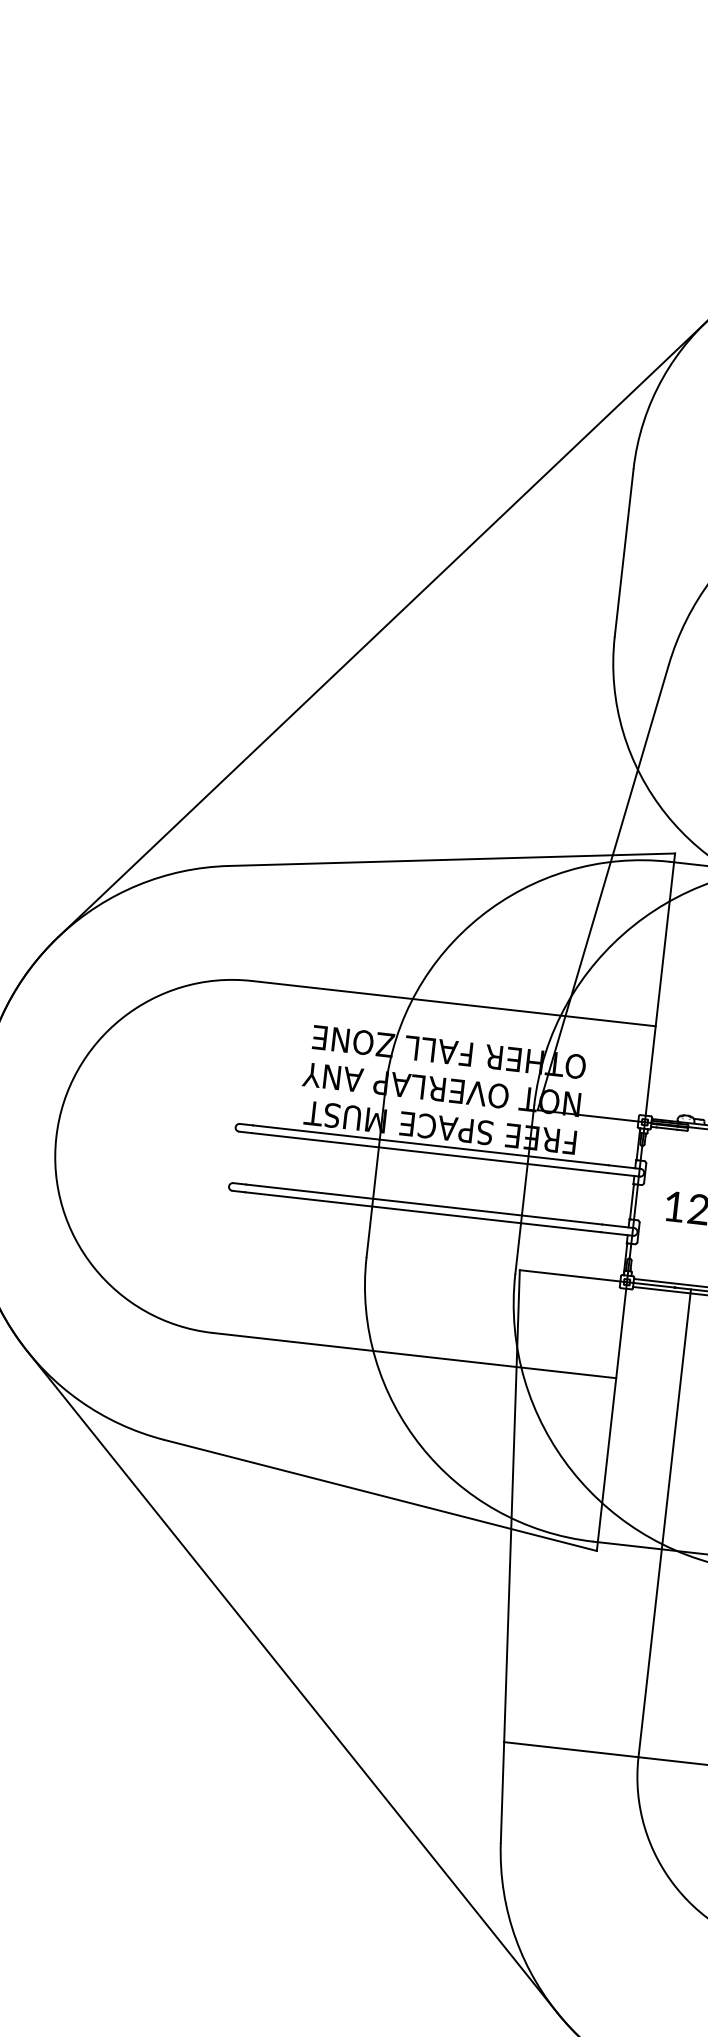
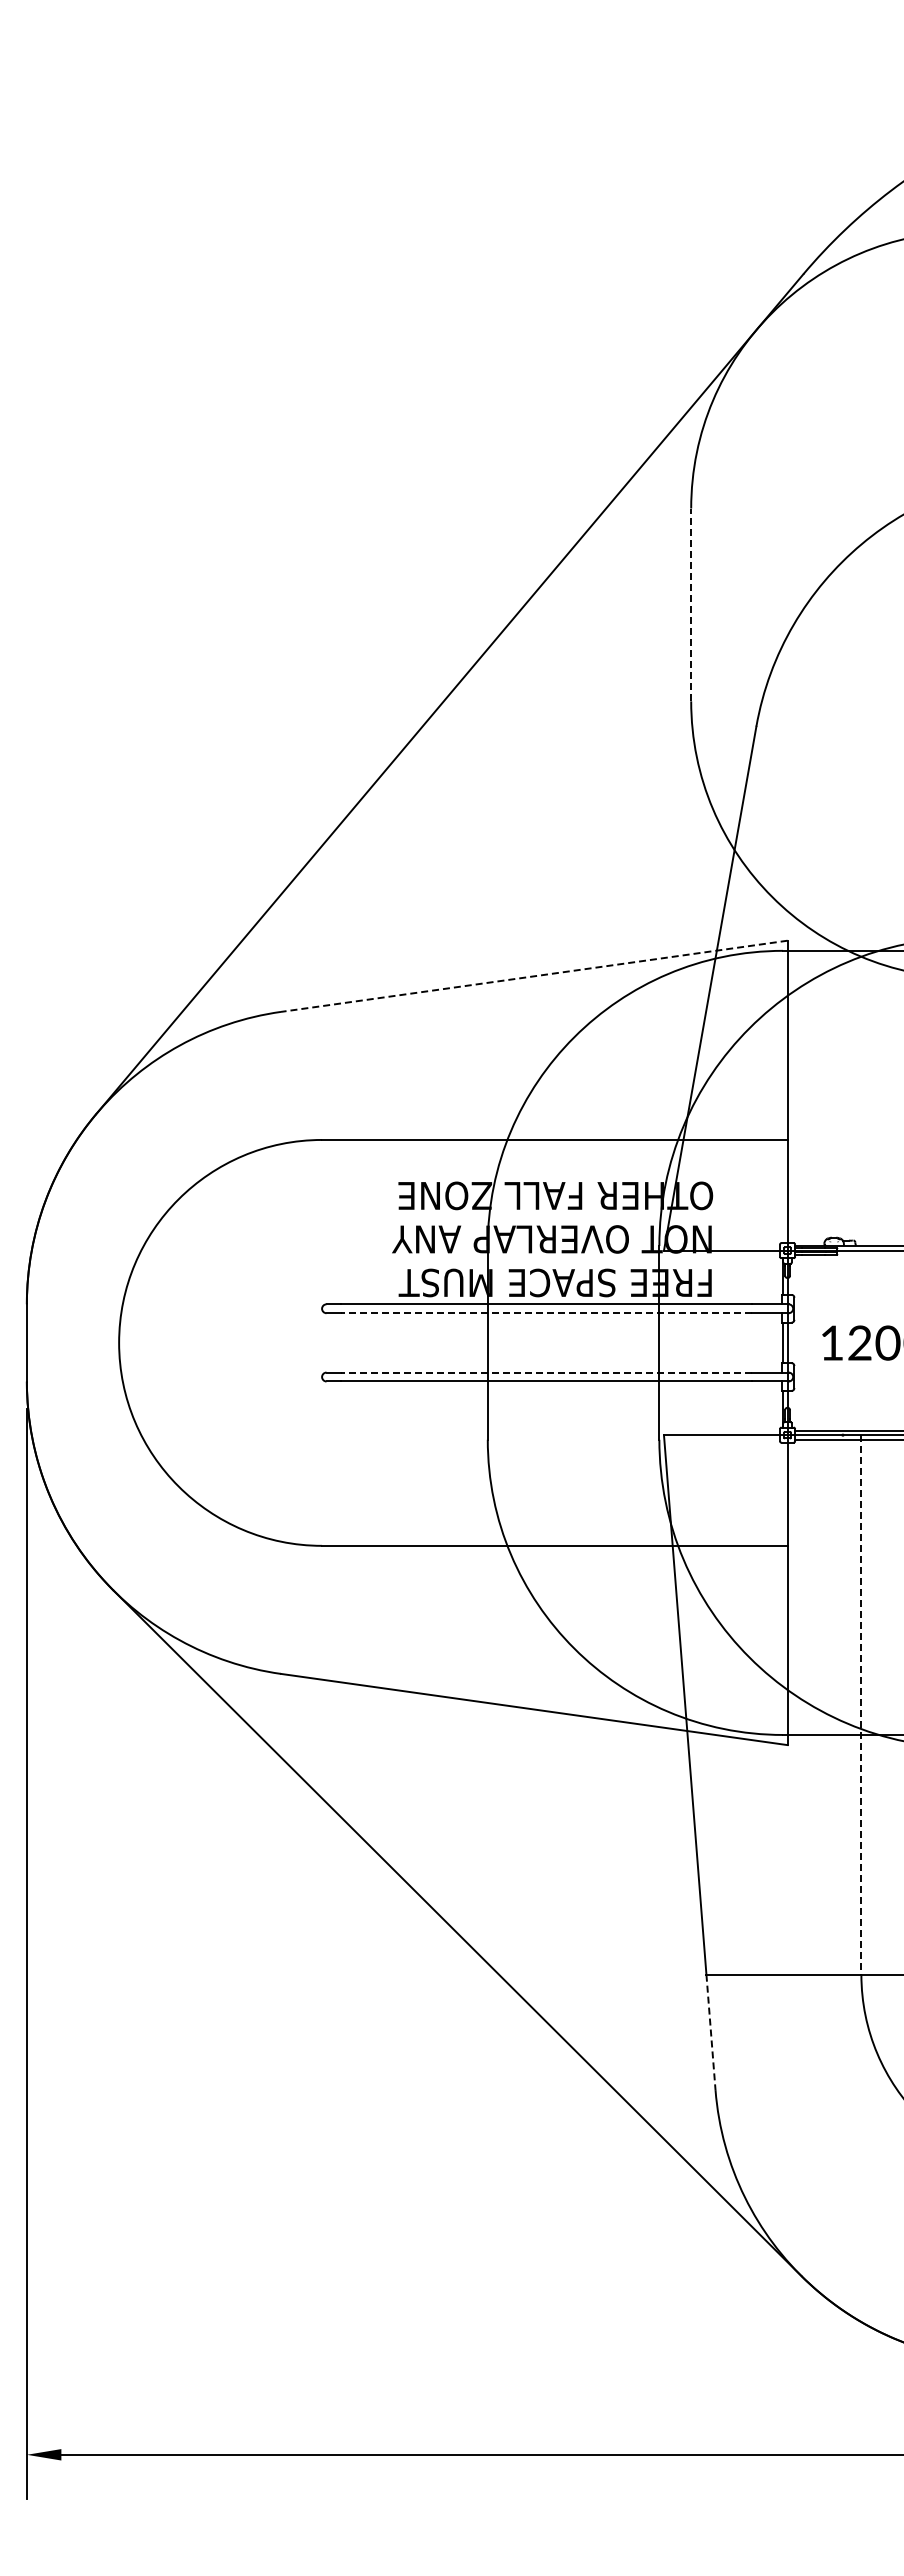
line: (624, 552) -> (691, 604), solid -> dashed
line: (452, 859) -> (534, 976), solid -> dashed
line: (429, 1153) -> (546, 1313), solid -> dashed
line: (424, 1204) -> (546, 1372), solid -> dashed
line: (664, 1522) -> (861, 1704), solid -> dashed
line: (502, 1792) -> (710, 2032), solid -> dashed

